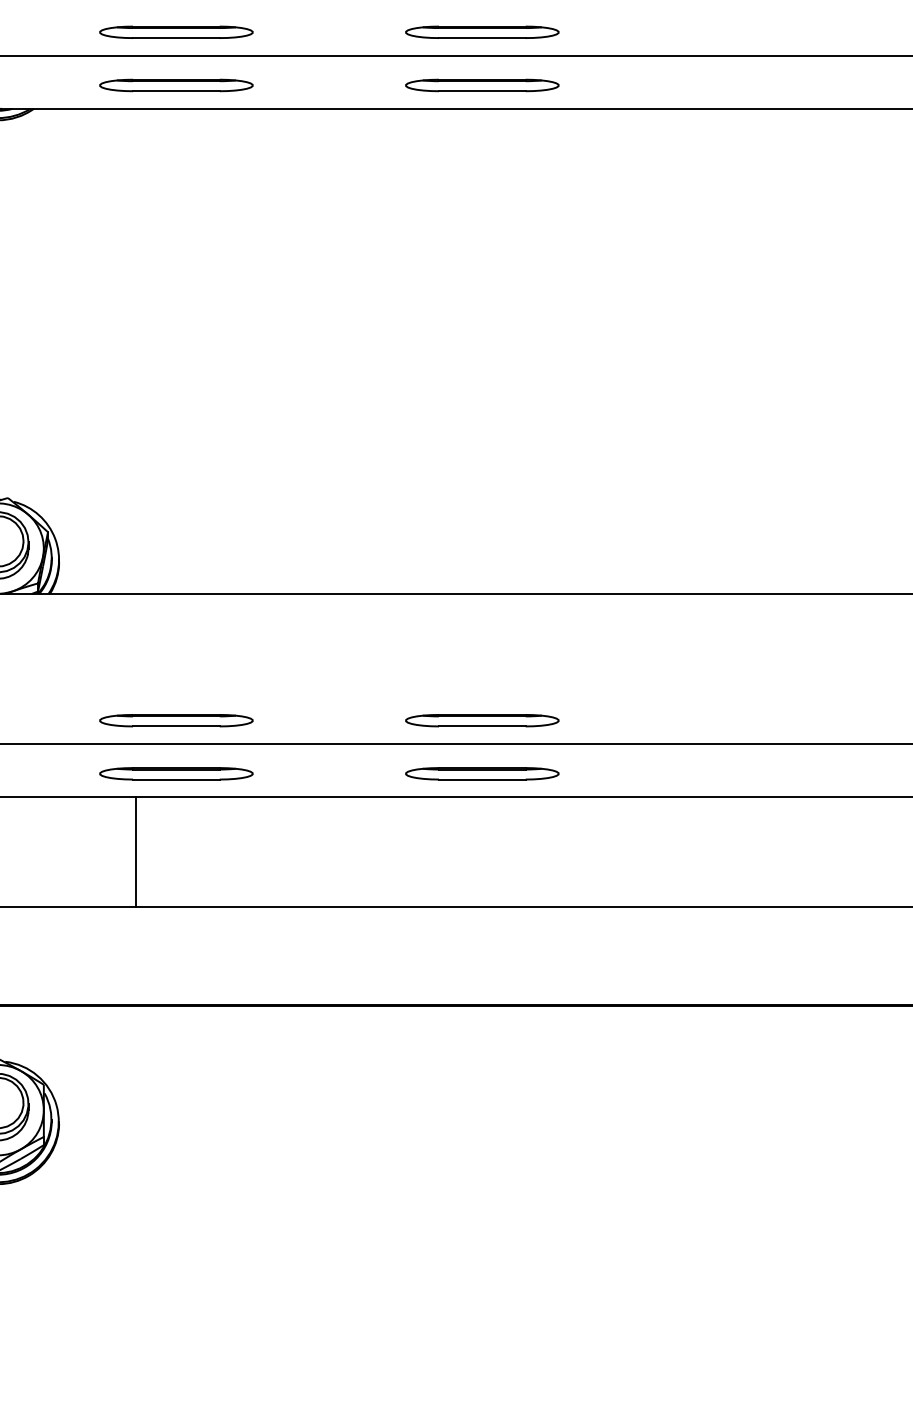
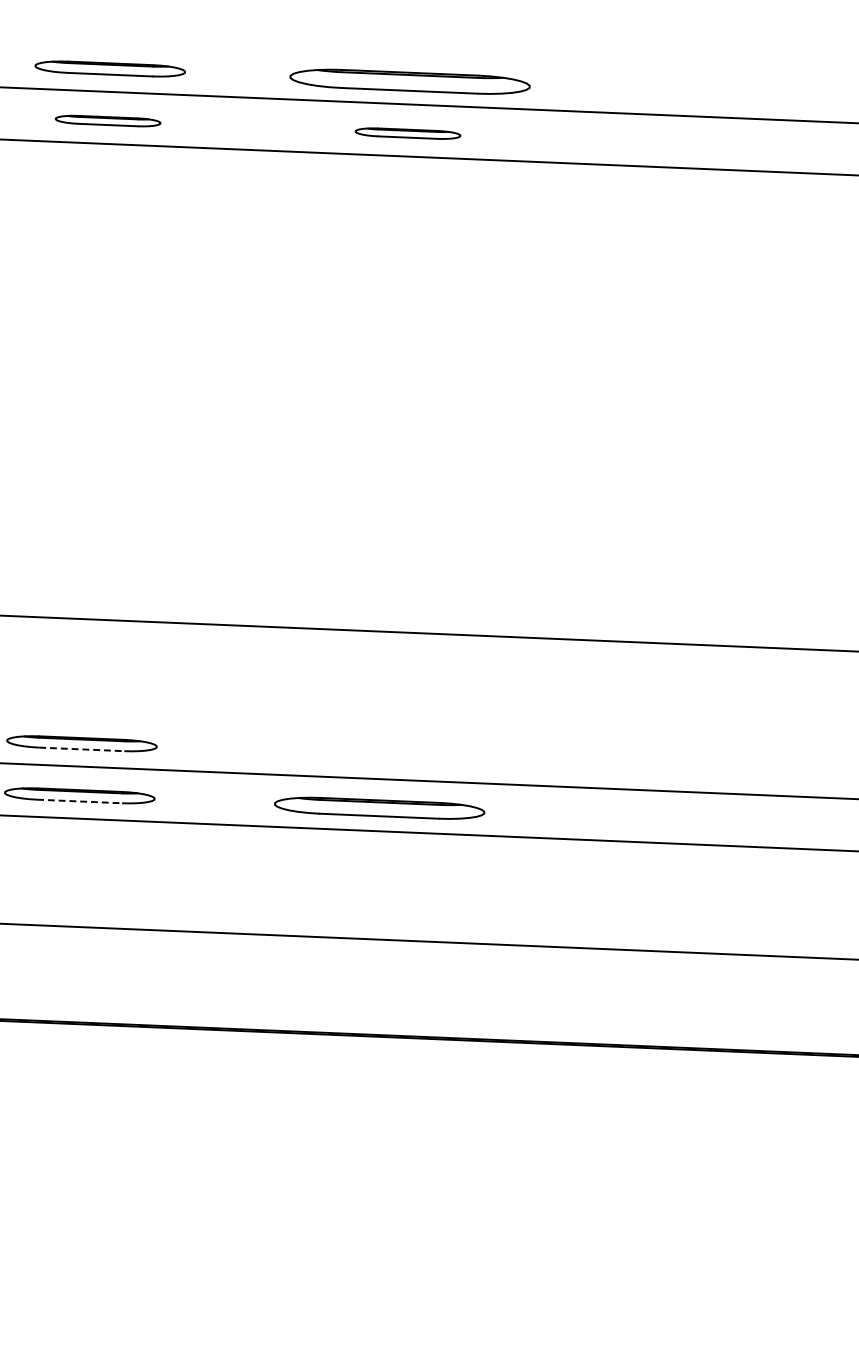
part: (482, 31) -> (410, 80), size x1.6
part: (176, 85) -> (108, 121), size x0.7
part: (482, 85) -> (408, 133), size x0.7
part: (482, 720) -> (382, 756), removed
line: (176, 726) -> (81, 749), solid -> dashed
part: (482, 773) -> (379, 808), size x1.4
line: (176, 779) -> (79, 801), solid -> dashed
line: (135, 852) -> (36, 871), removed

